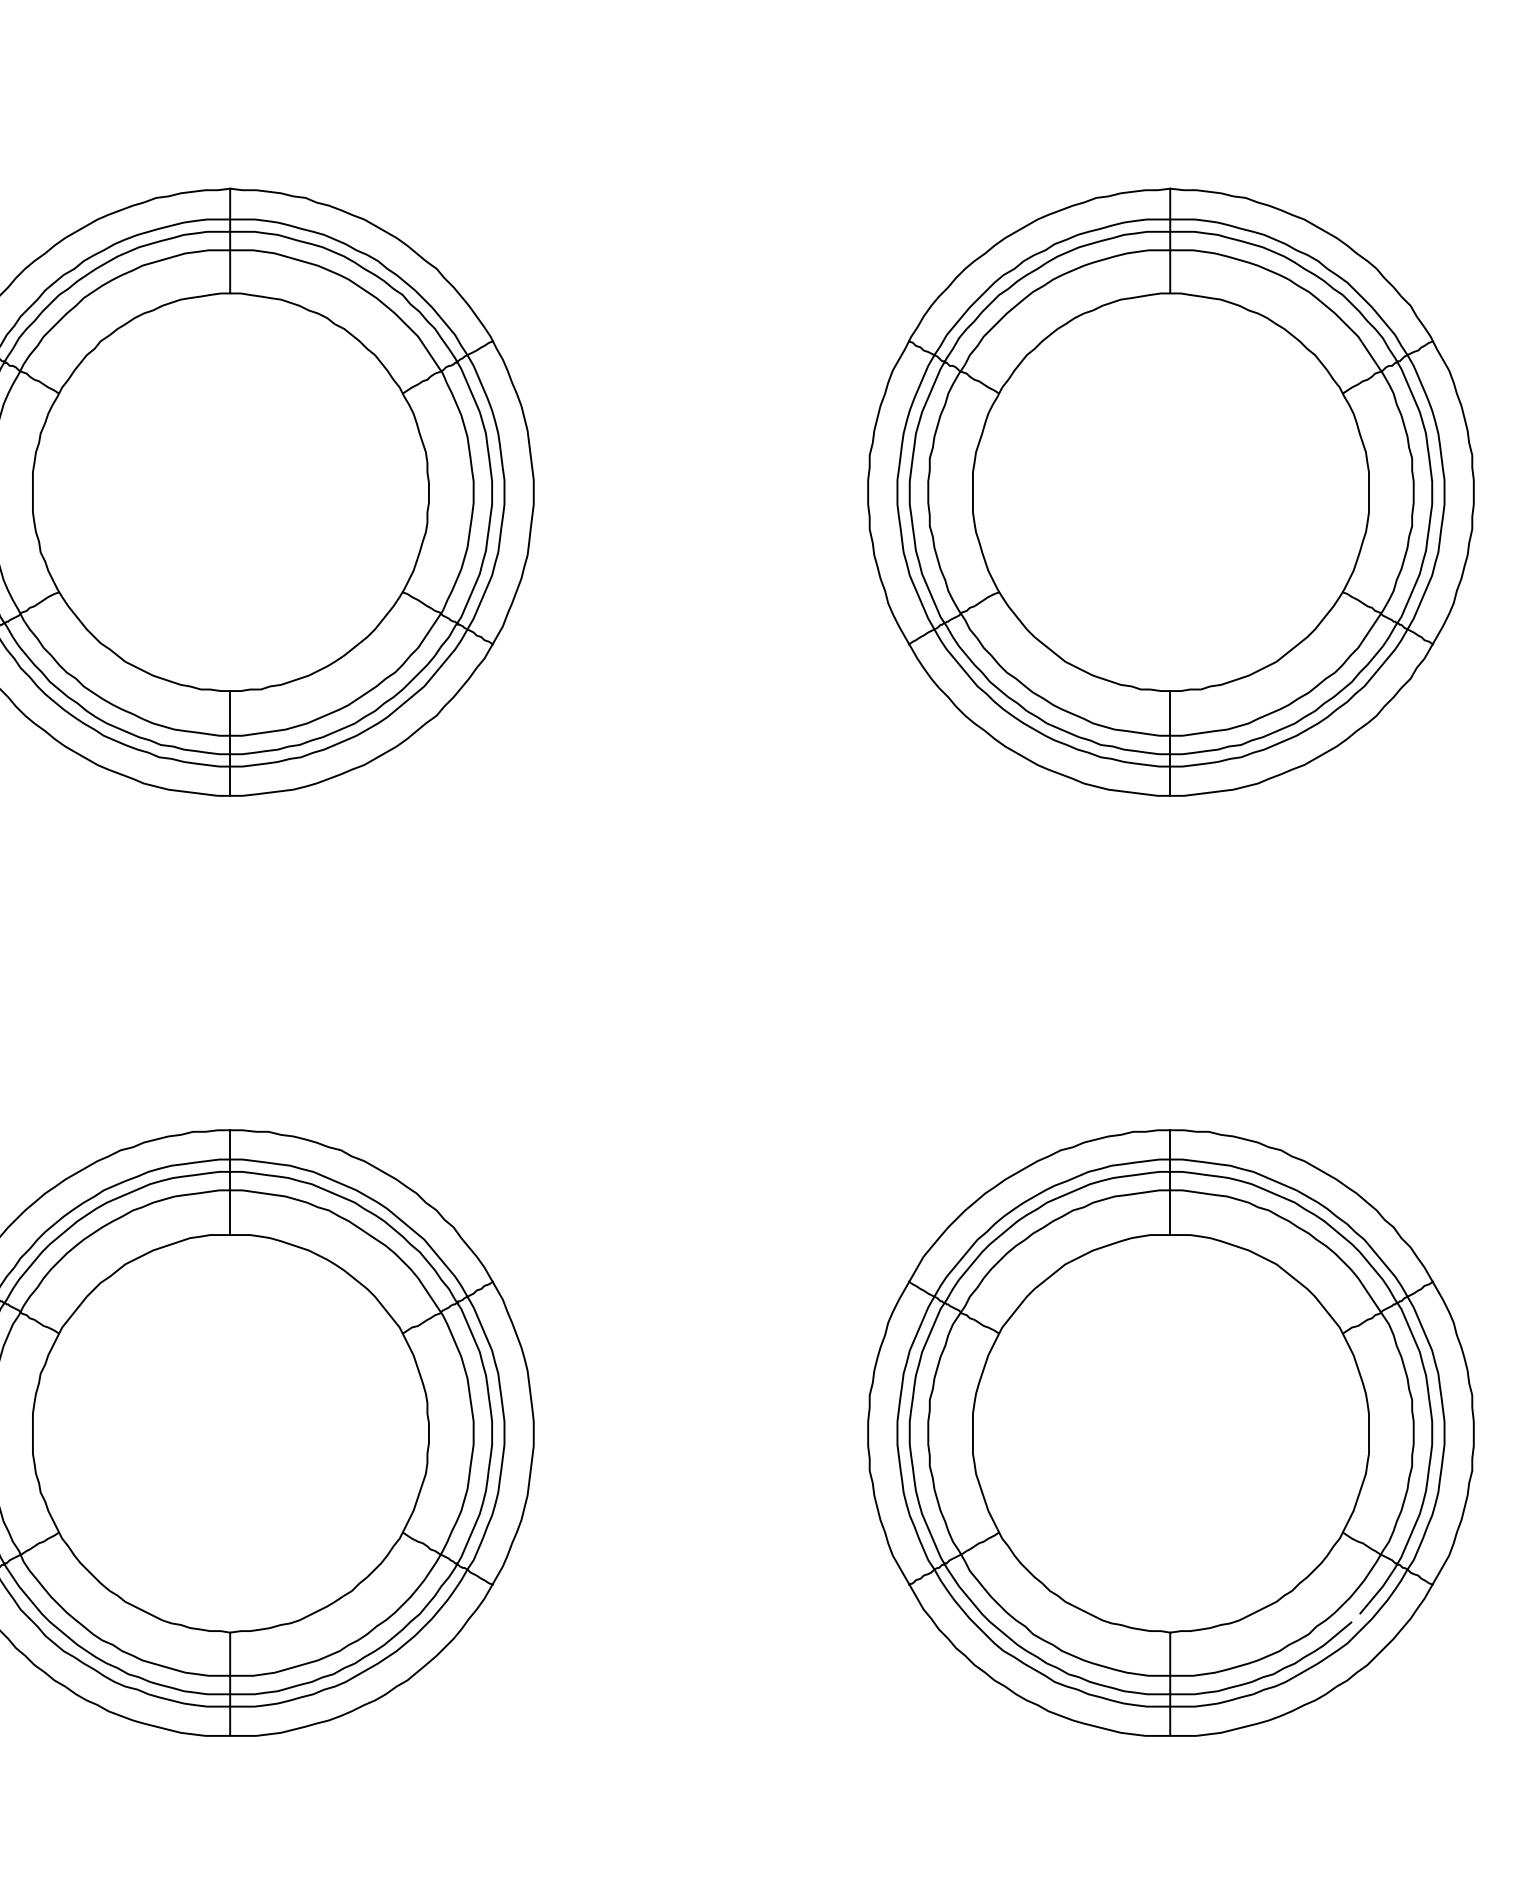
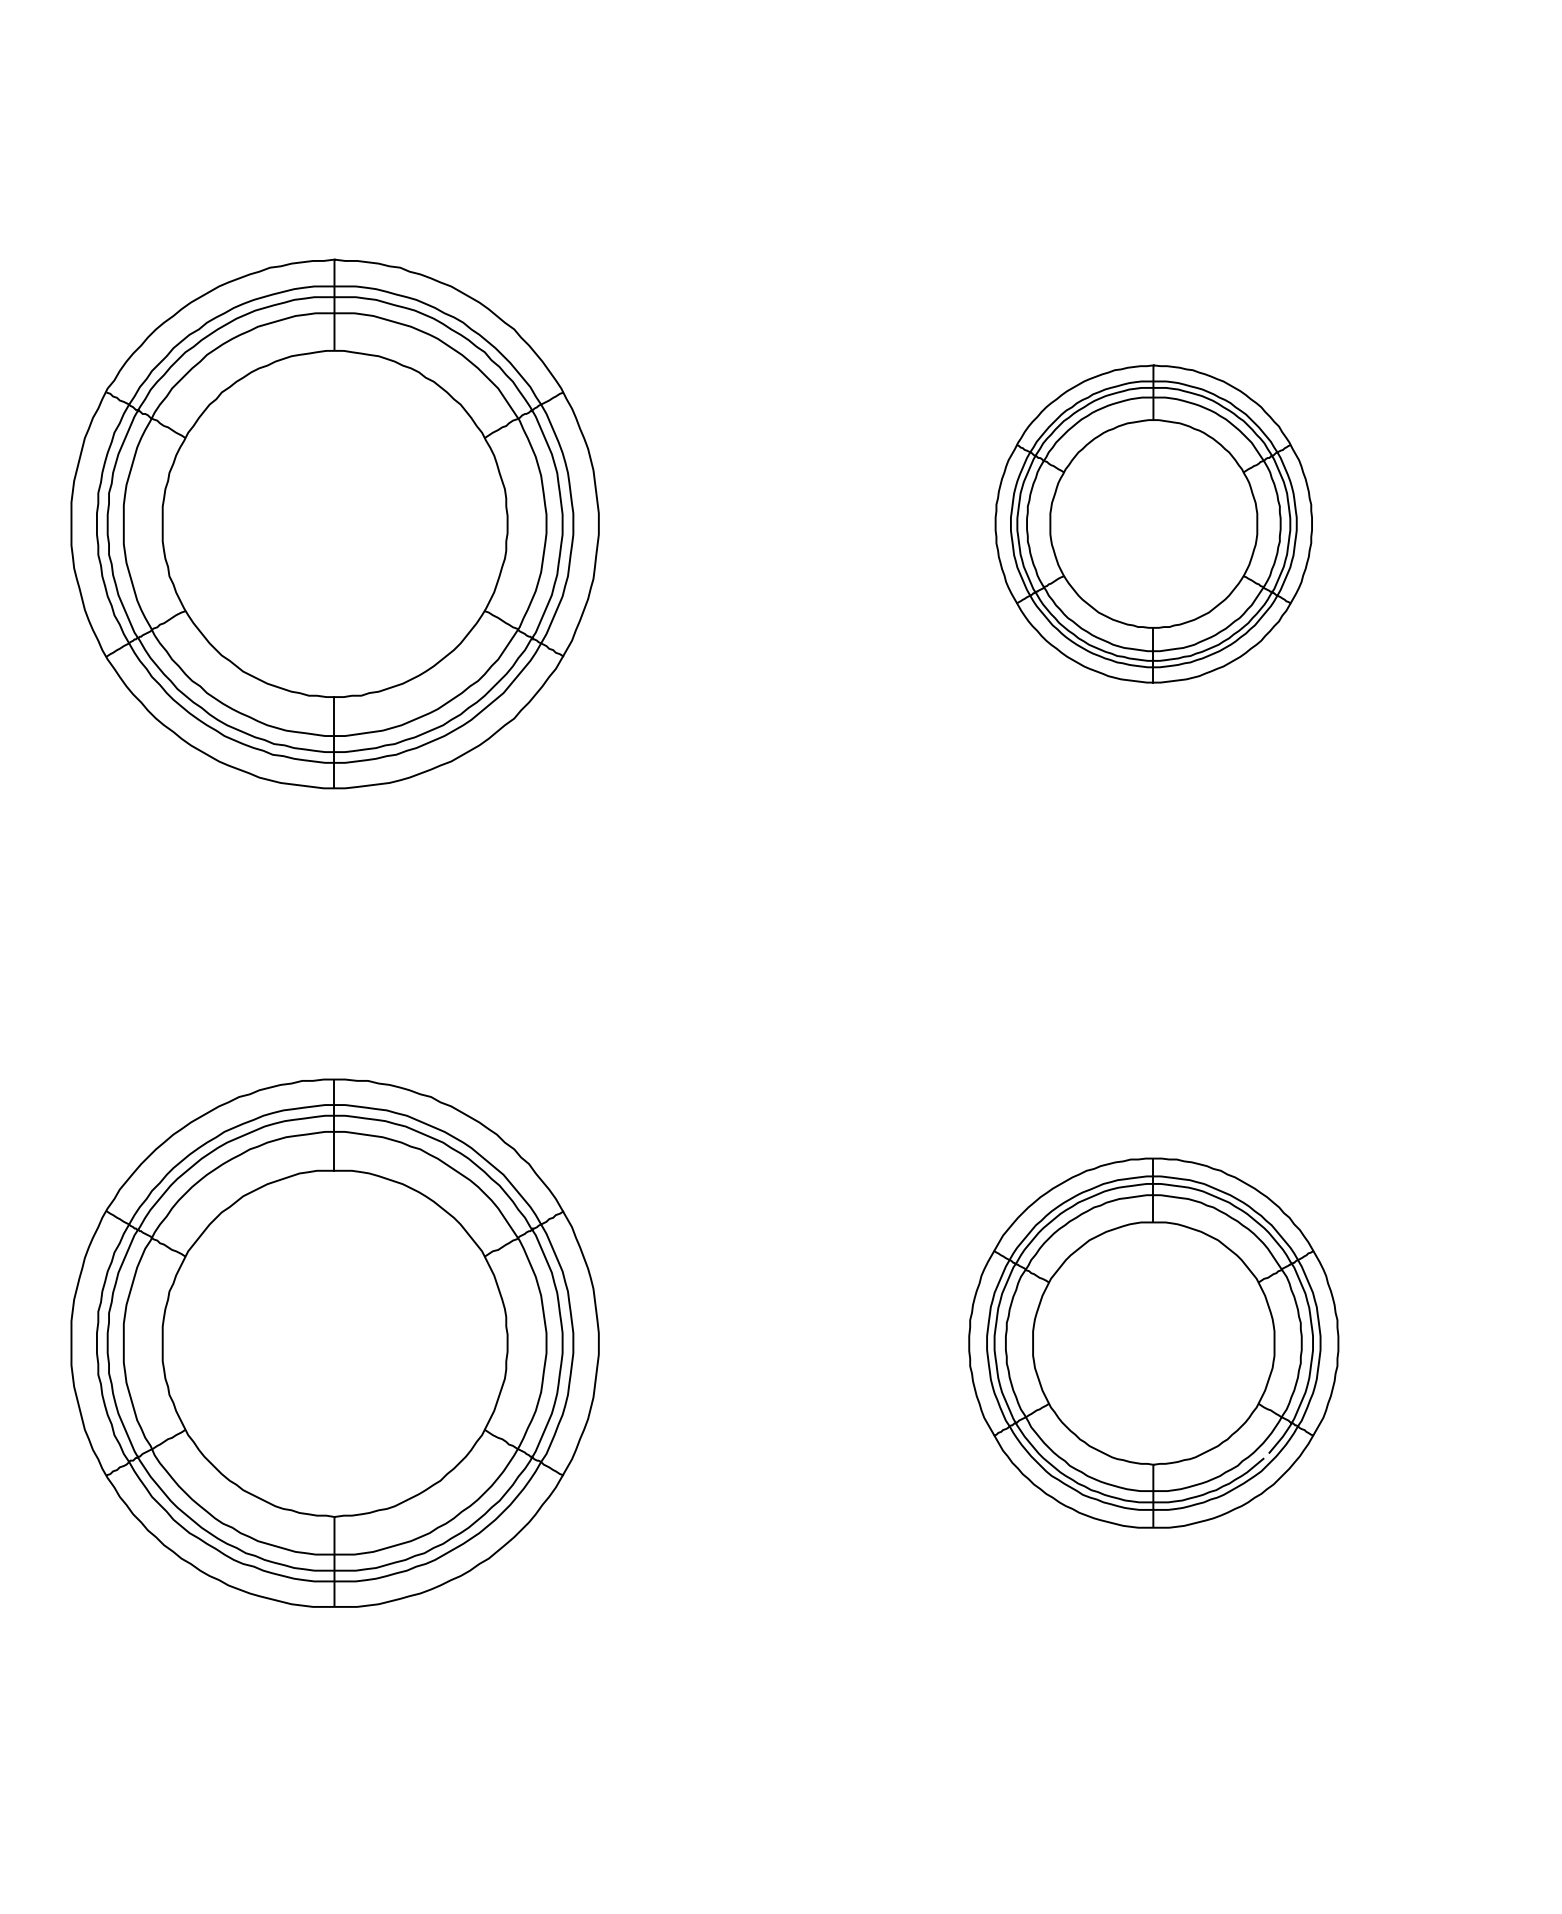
part: (1170, 491) -> (1153, 523), size x0.6
part: (1170, 1432) -> (1153, 1342), size x0.7

